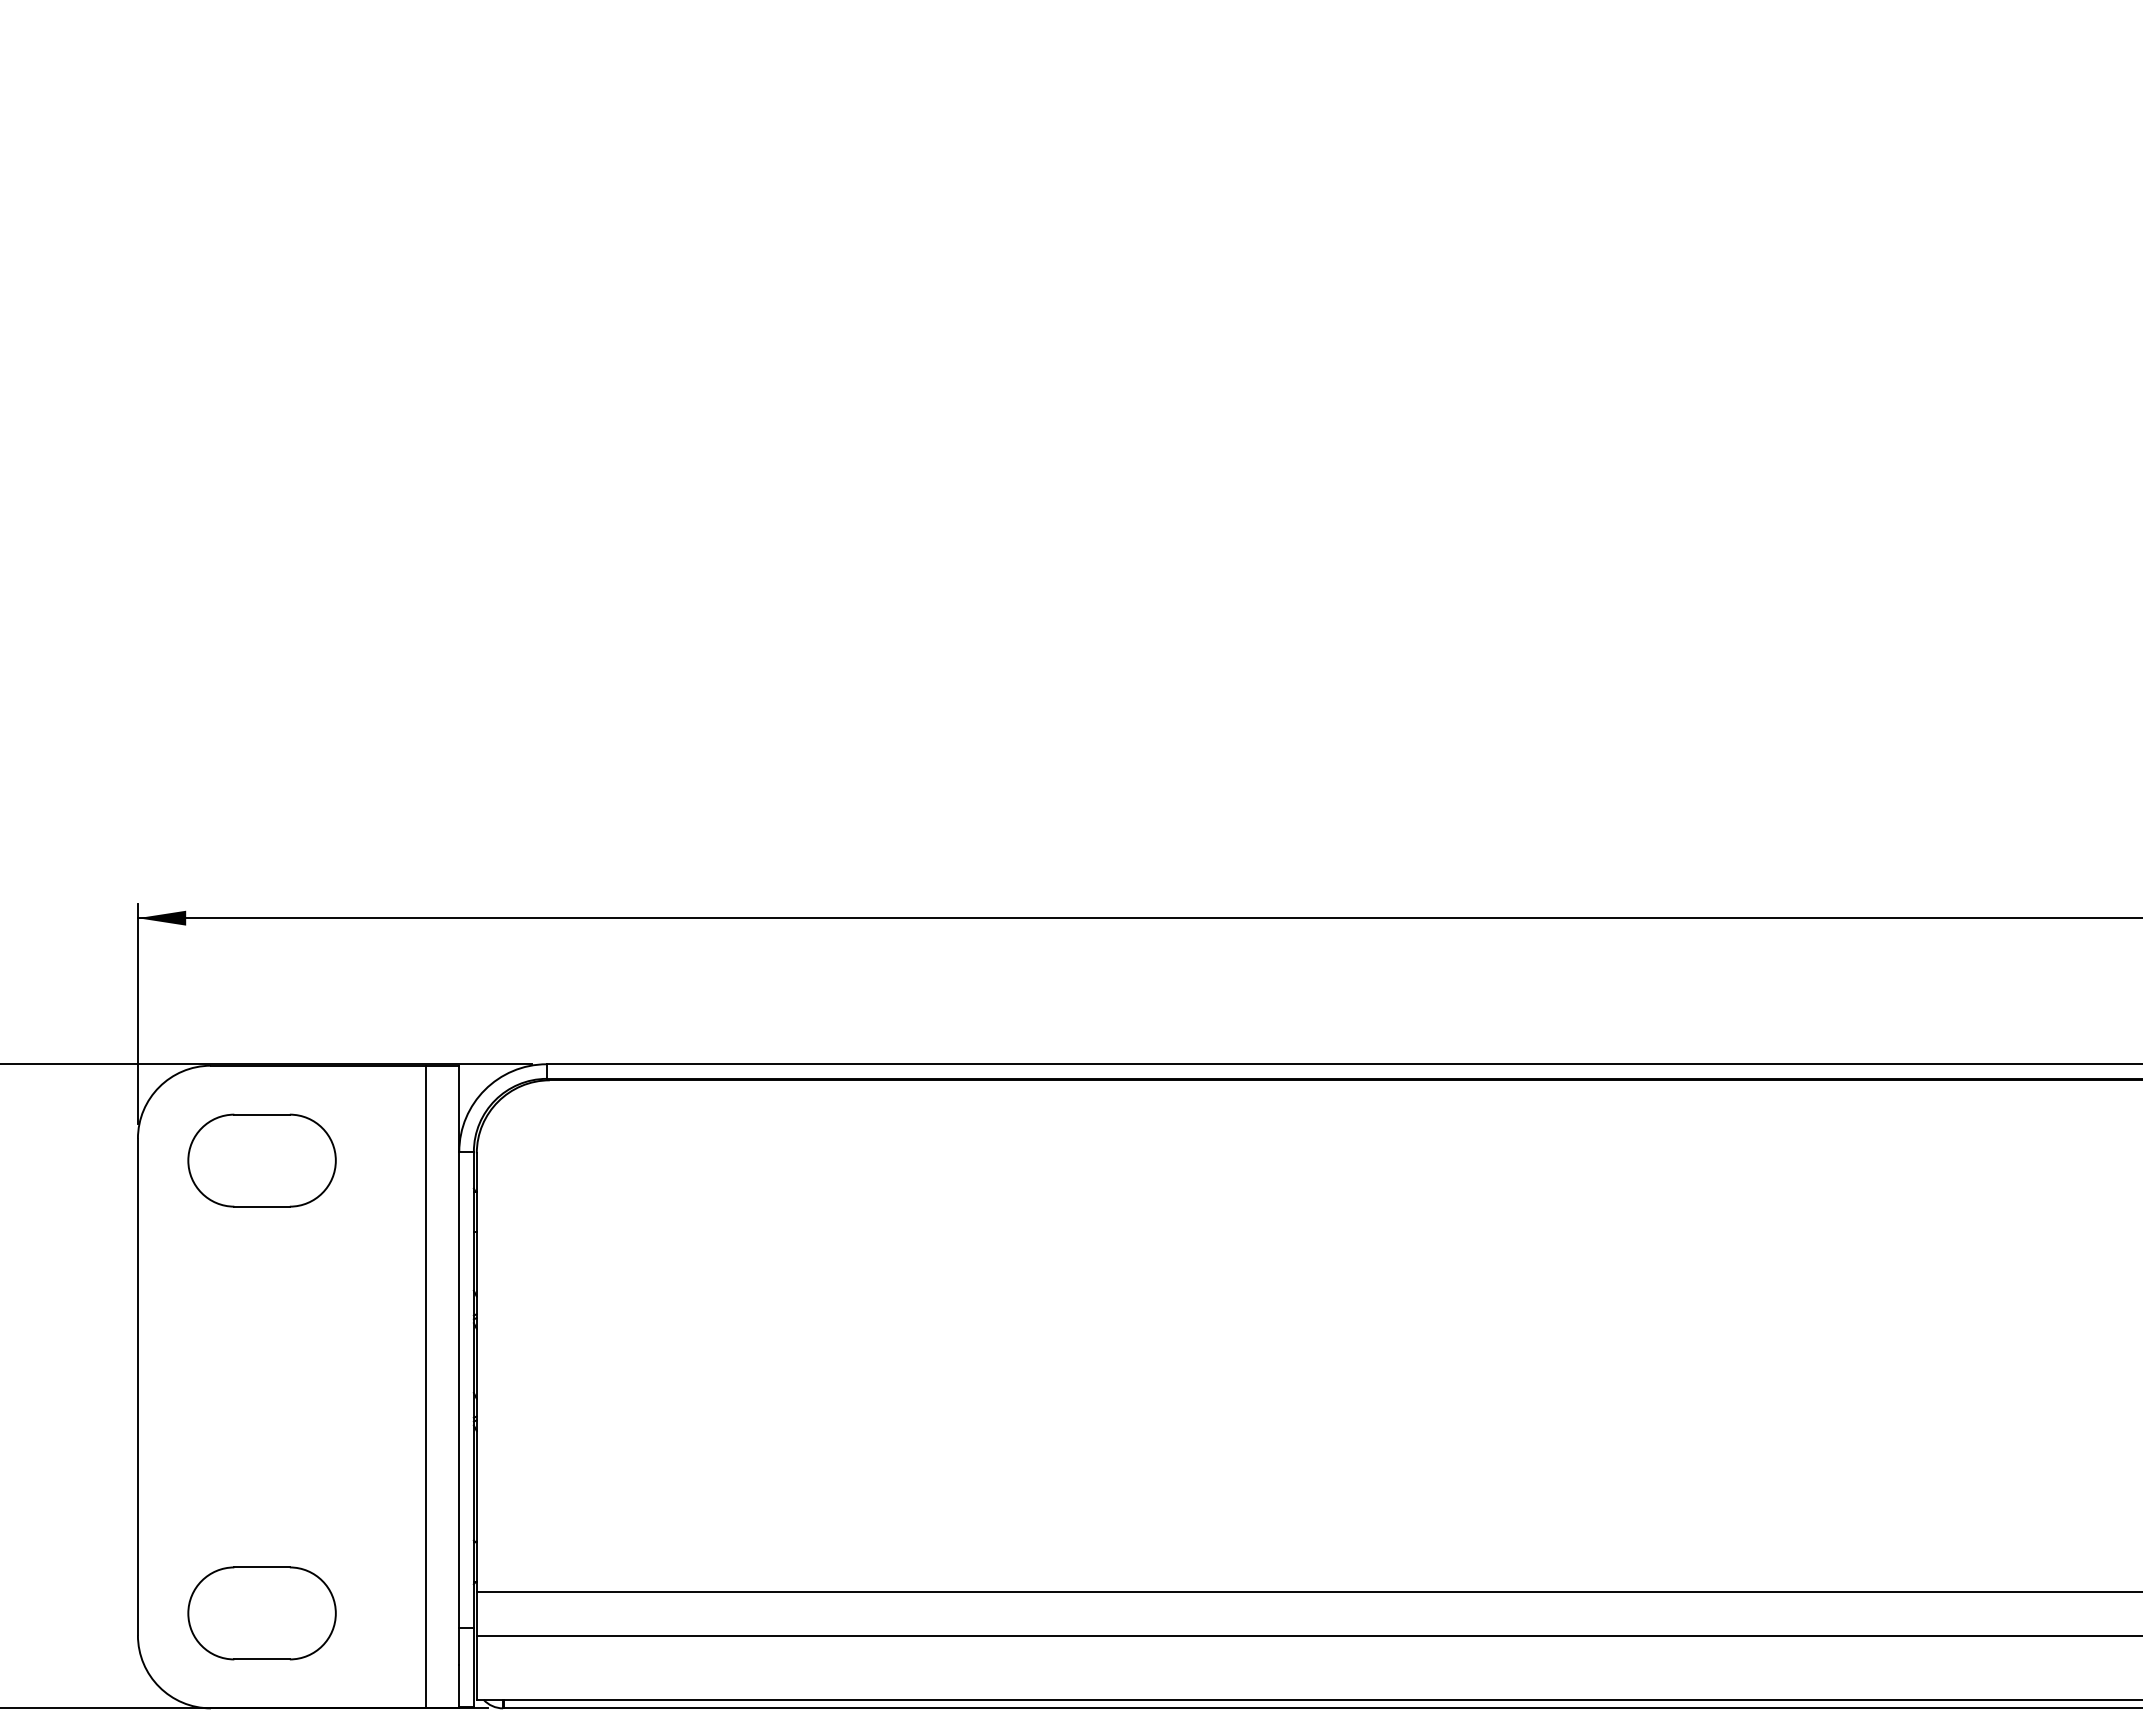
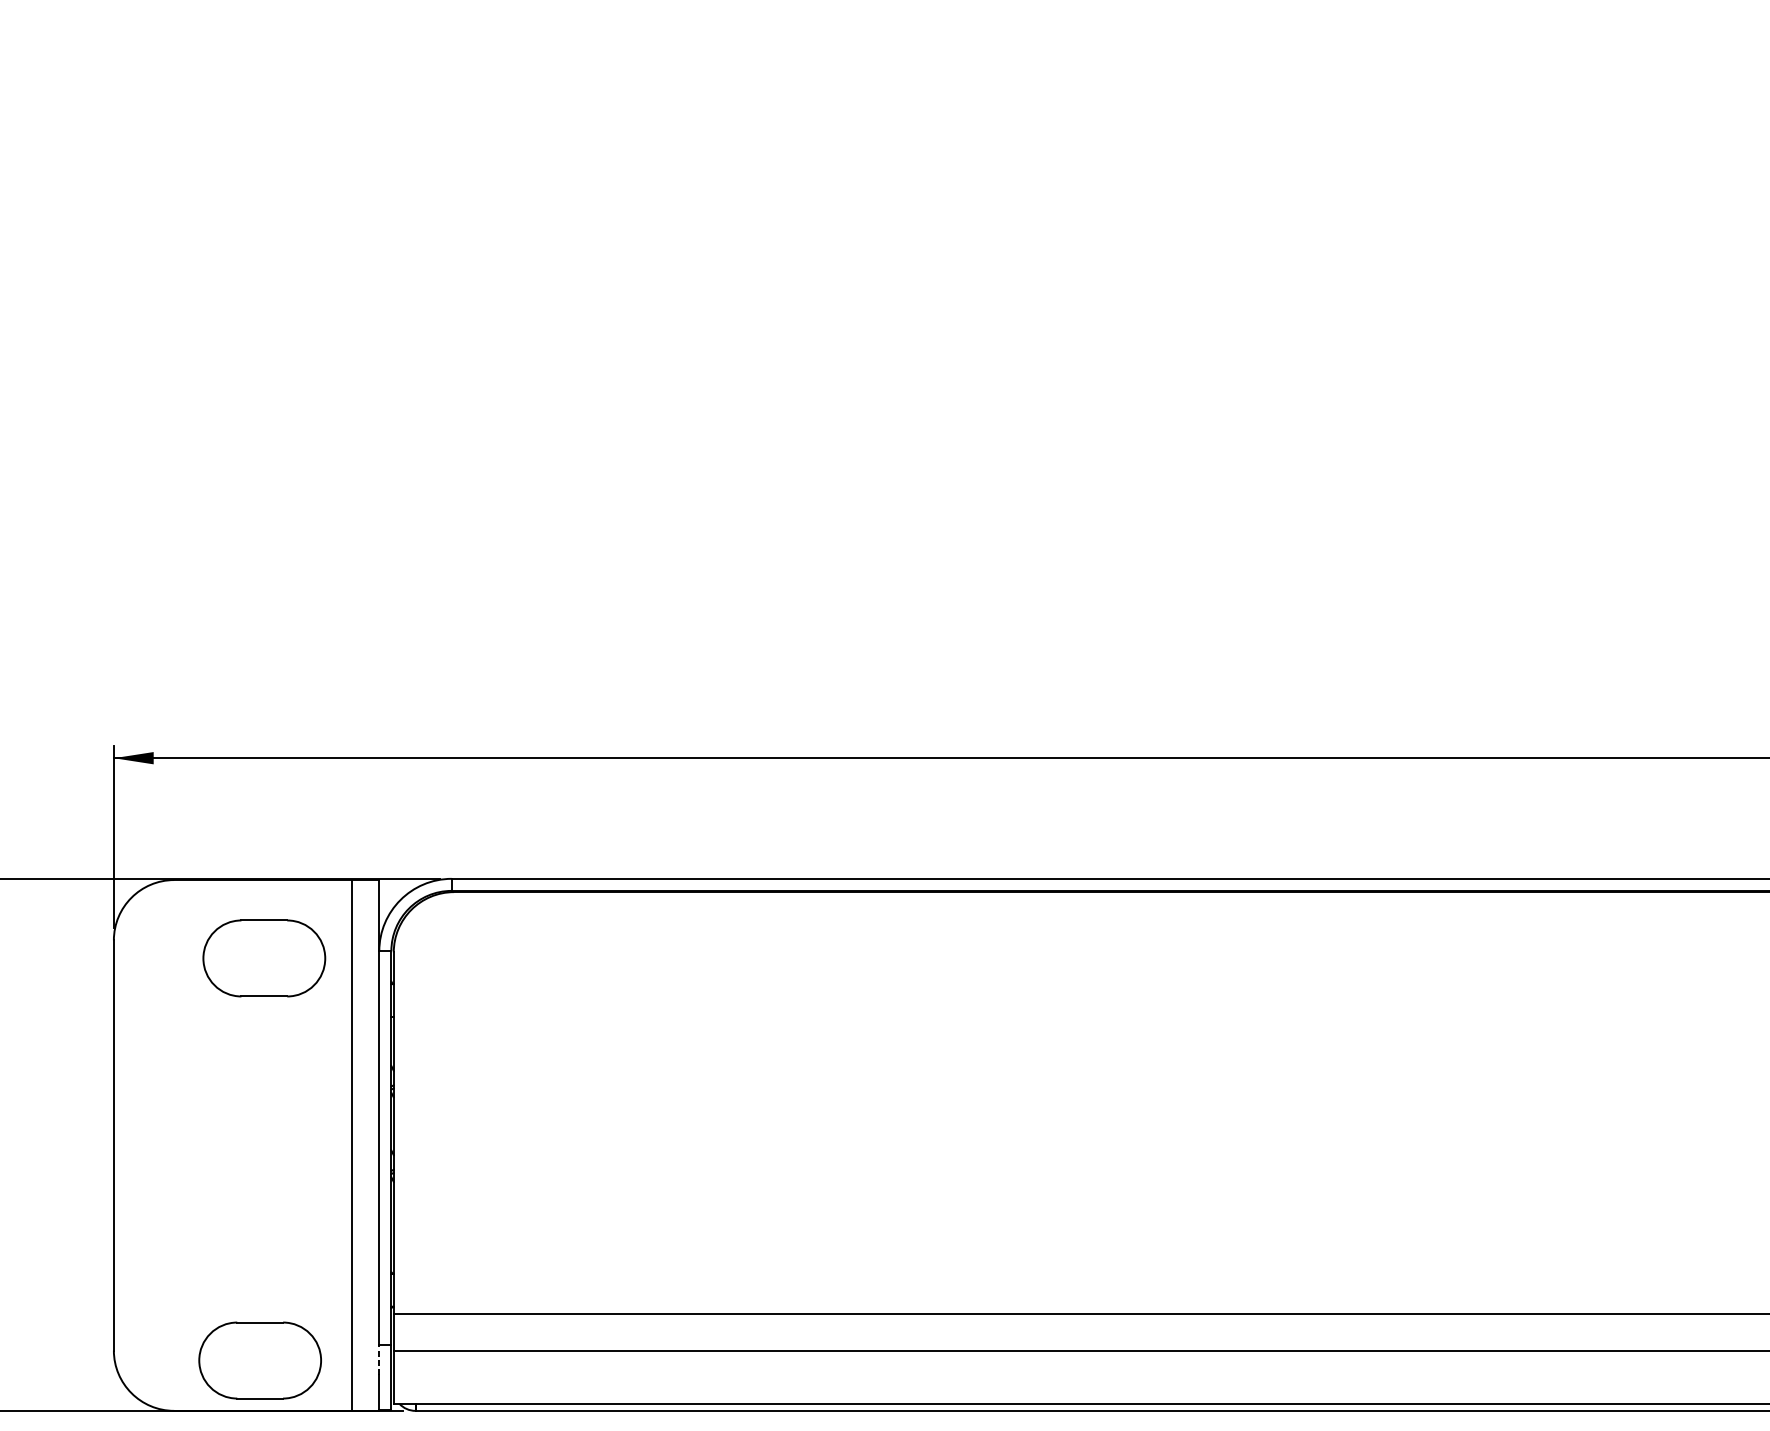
part: (261, 1160) -> (263, 958), moved
part: (261, 1613) -> (259, 1360), moved
line: (459, 1645) -> (379, 1358), solid -> dashed

